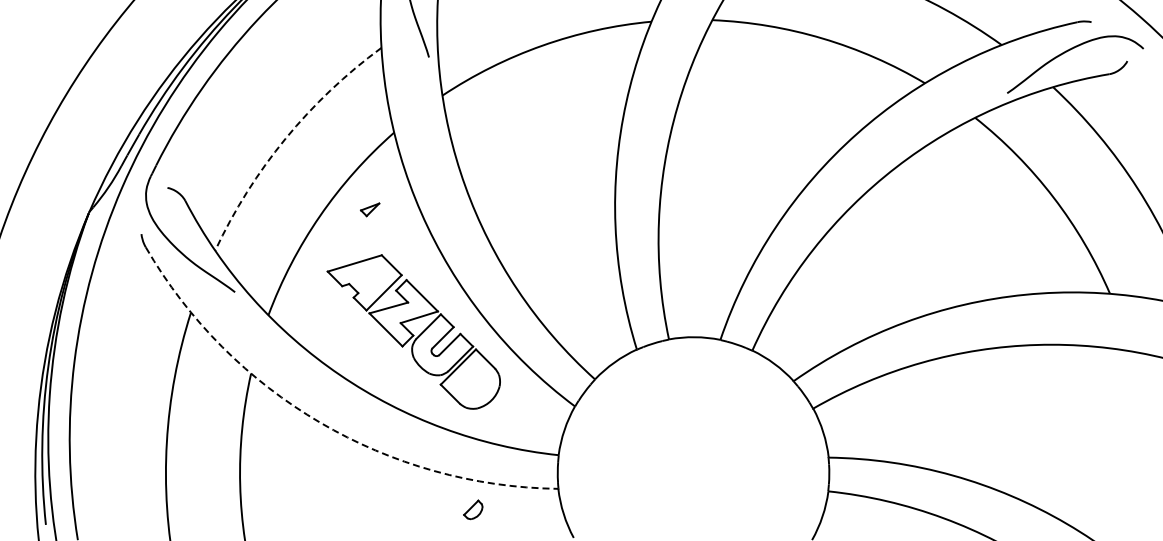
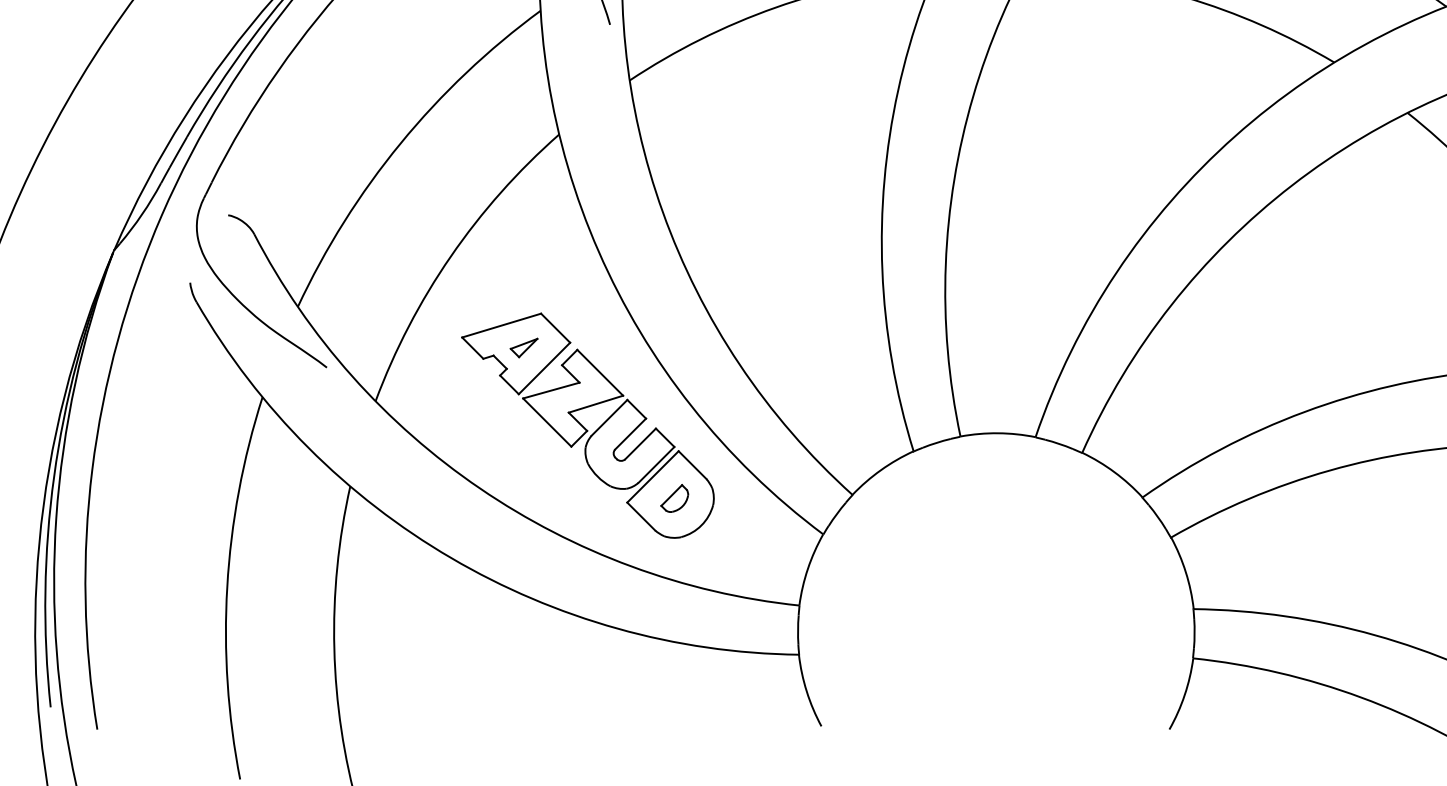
arc: (285, 138) -> (400, 143), dashed -> solid
part: (370, 209) -> (524, 347), moved
arc: (320, 422) -> (451, 557), dashed -> solid
part: (473, 509) -> (675, 497), moved

